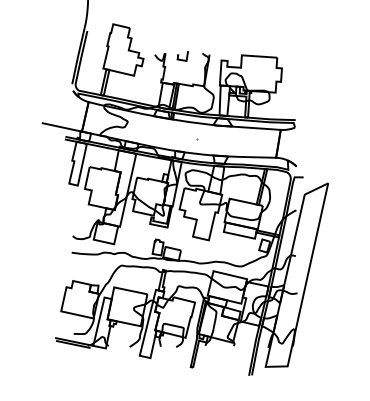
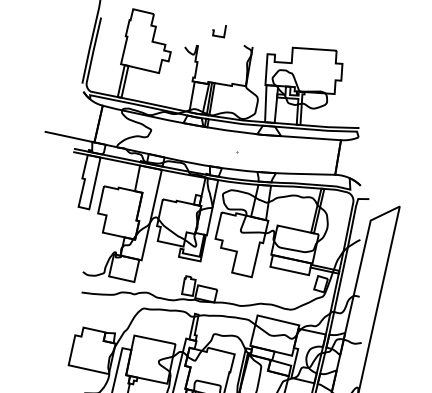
line: (182, 59) -> (219, 35), moved

